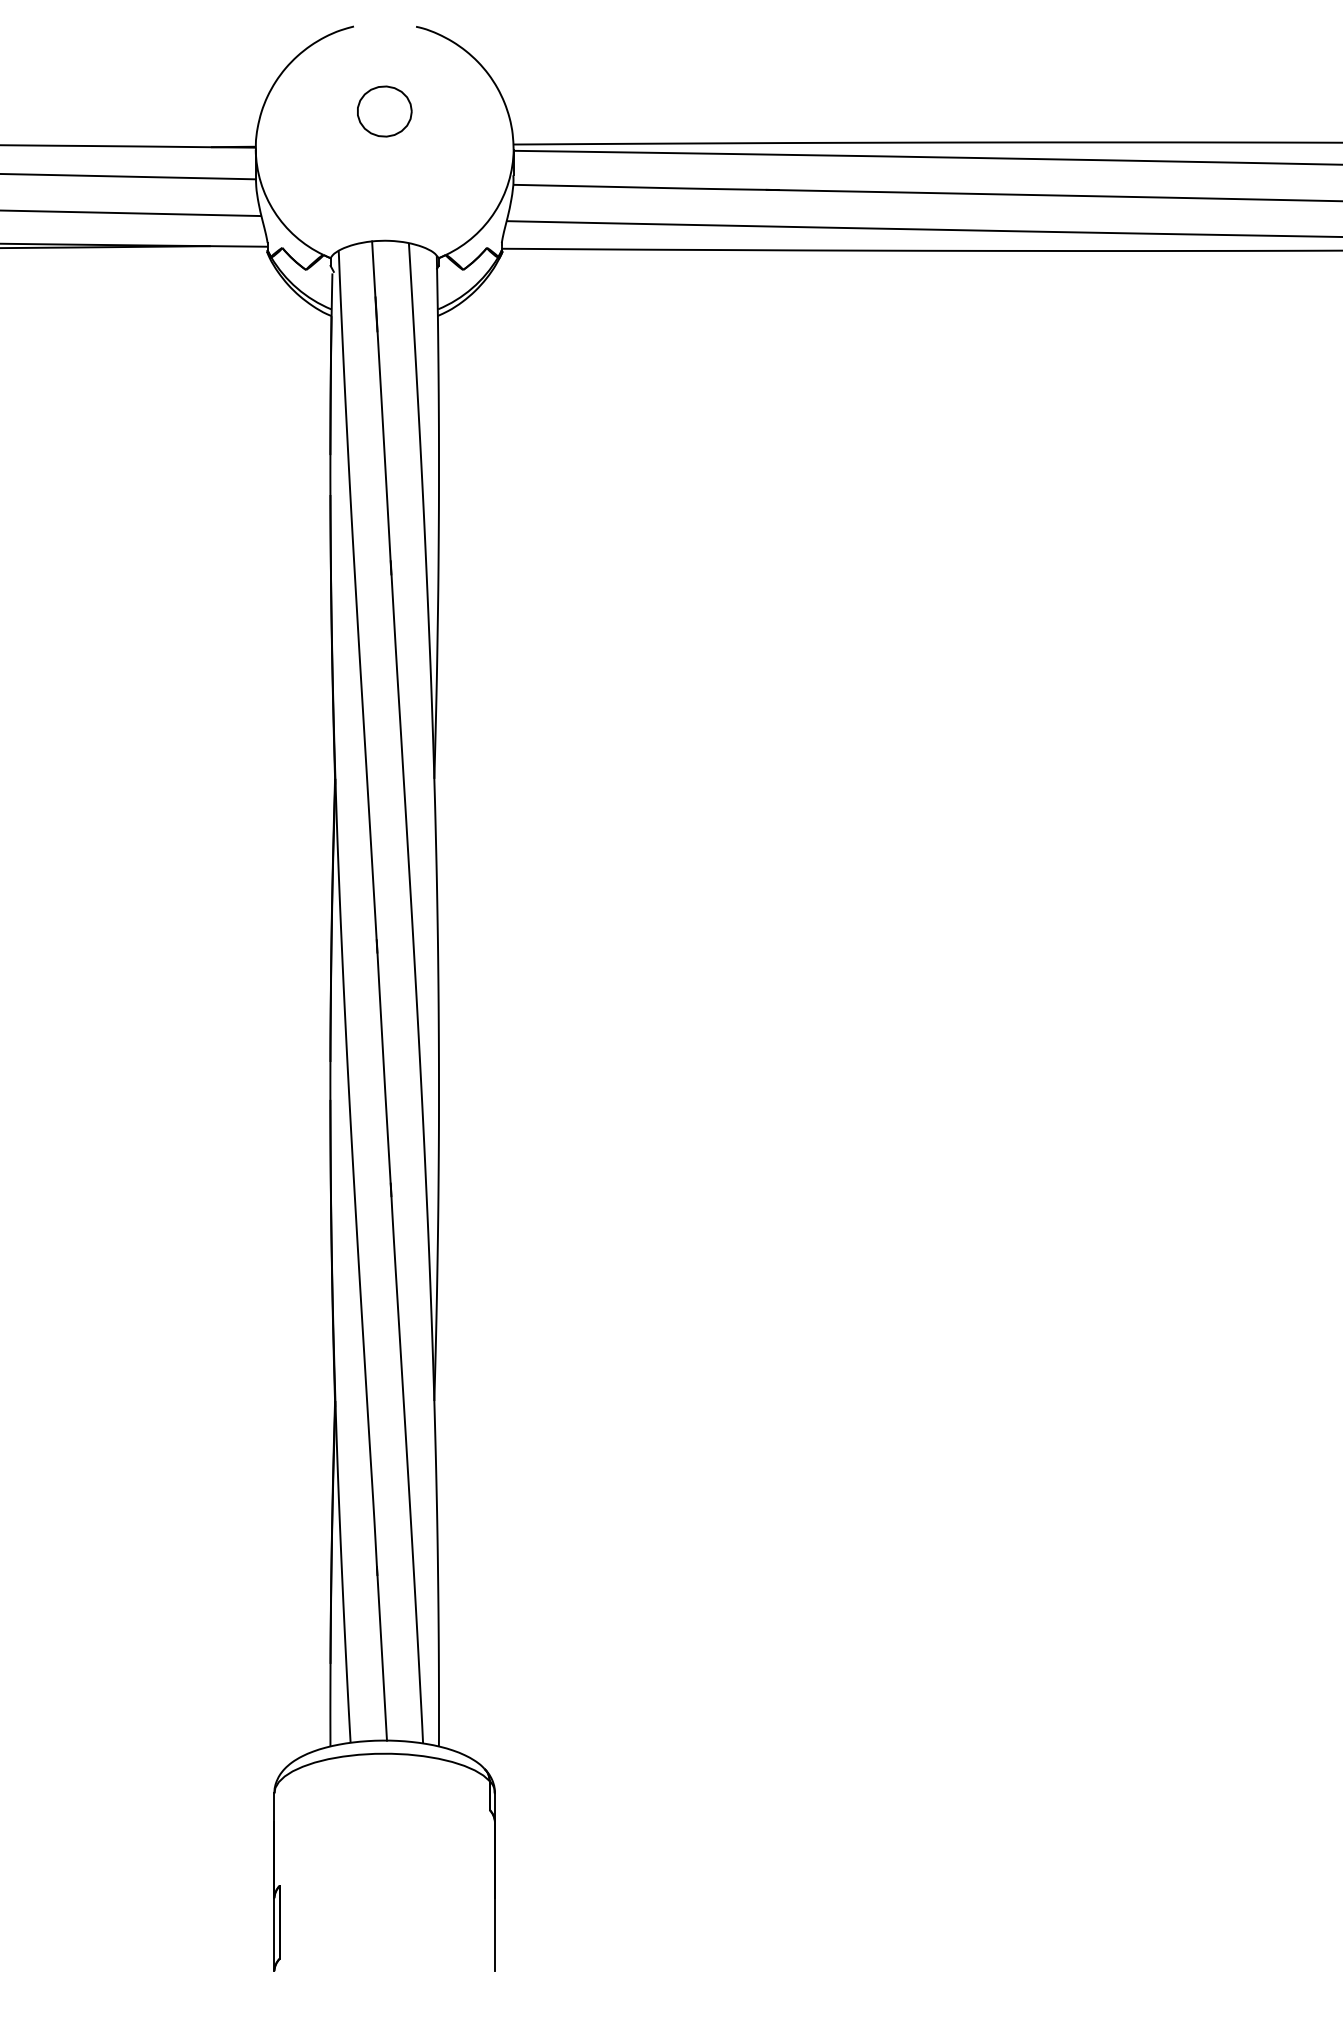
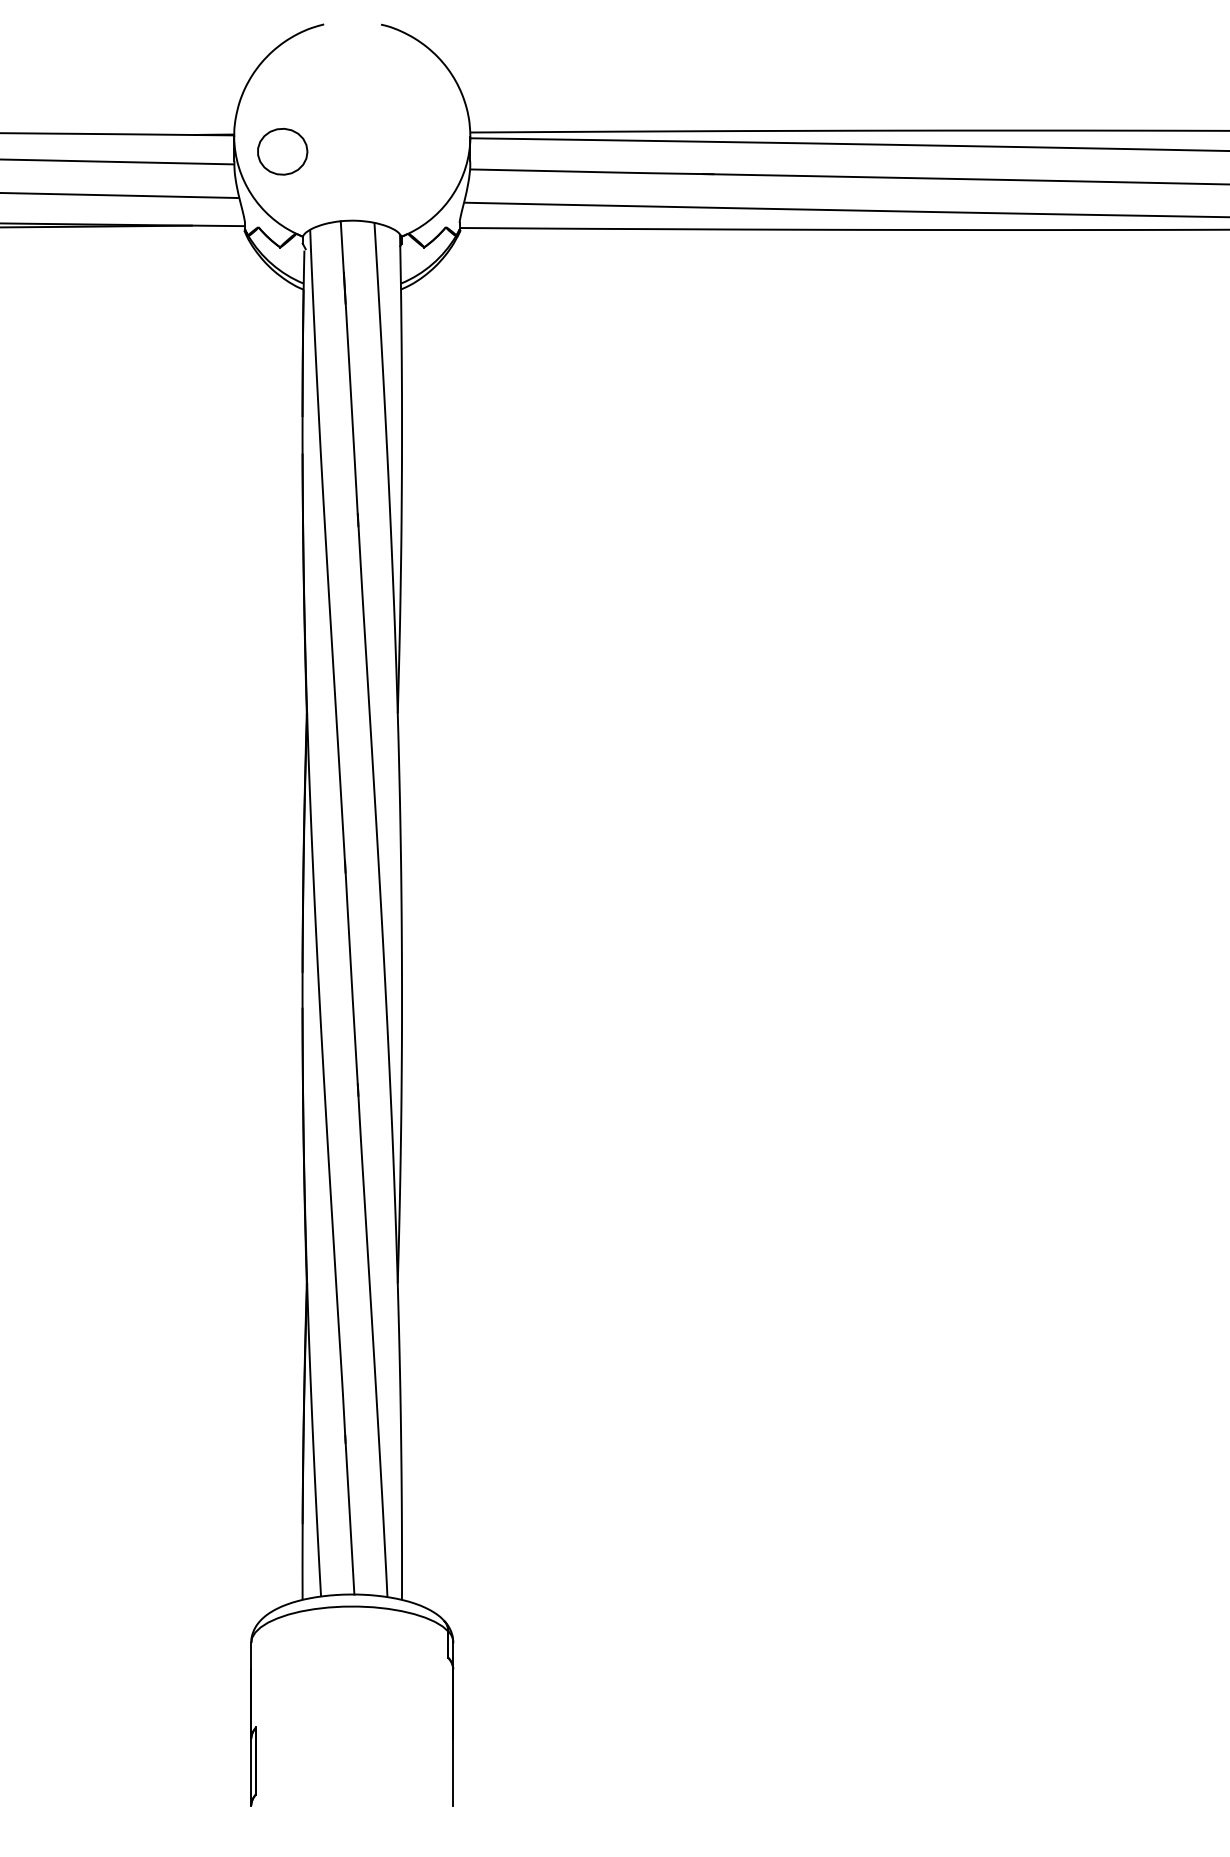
part: (384, 111) -> (282, 151), moved

